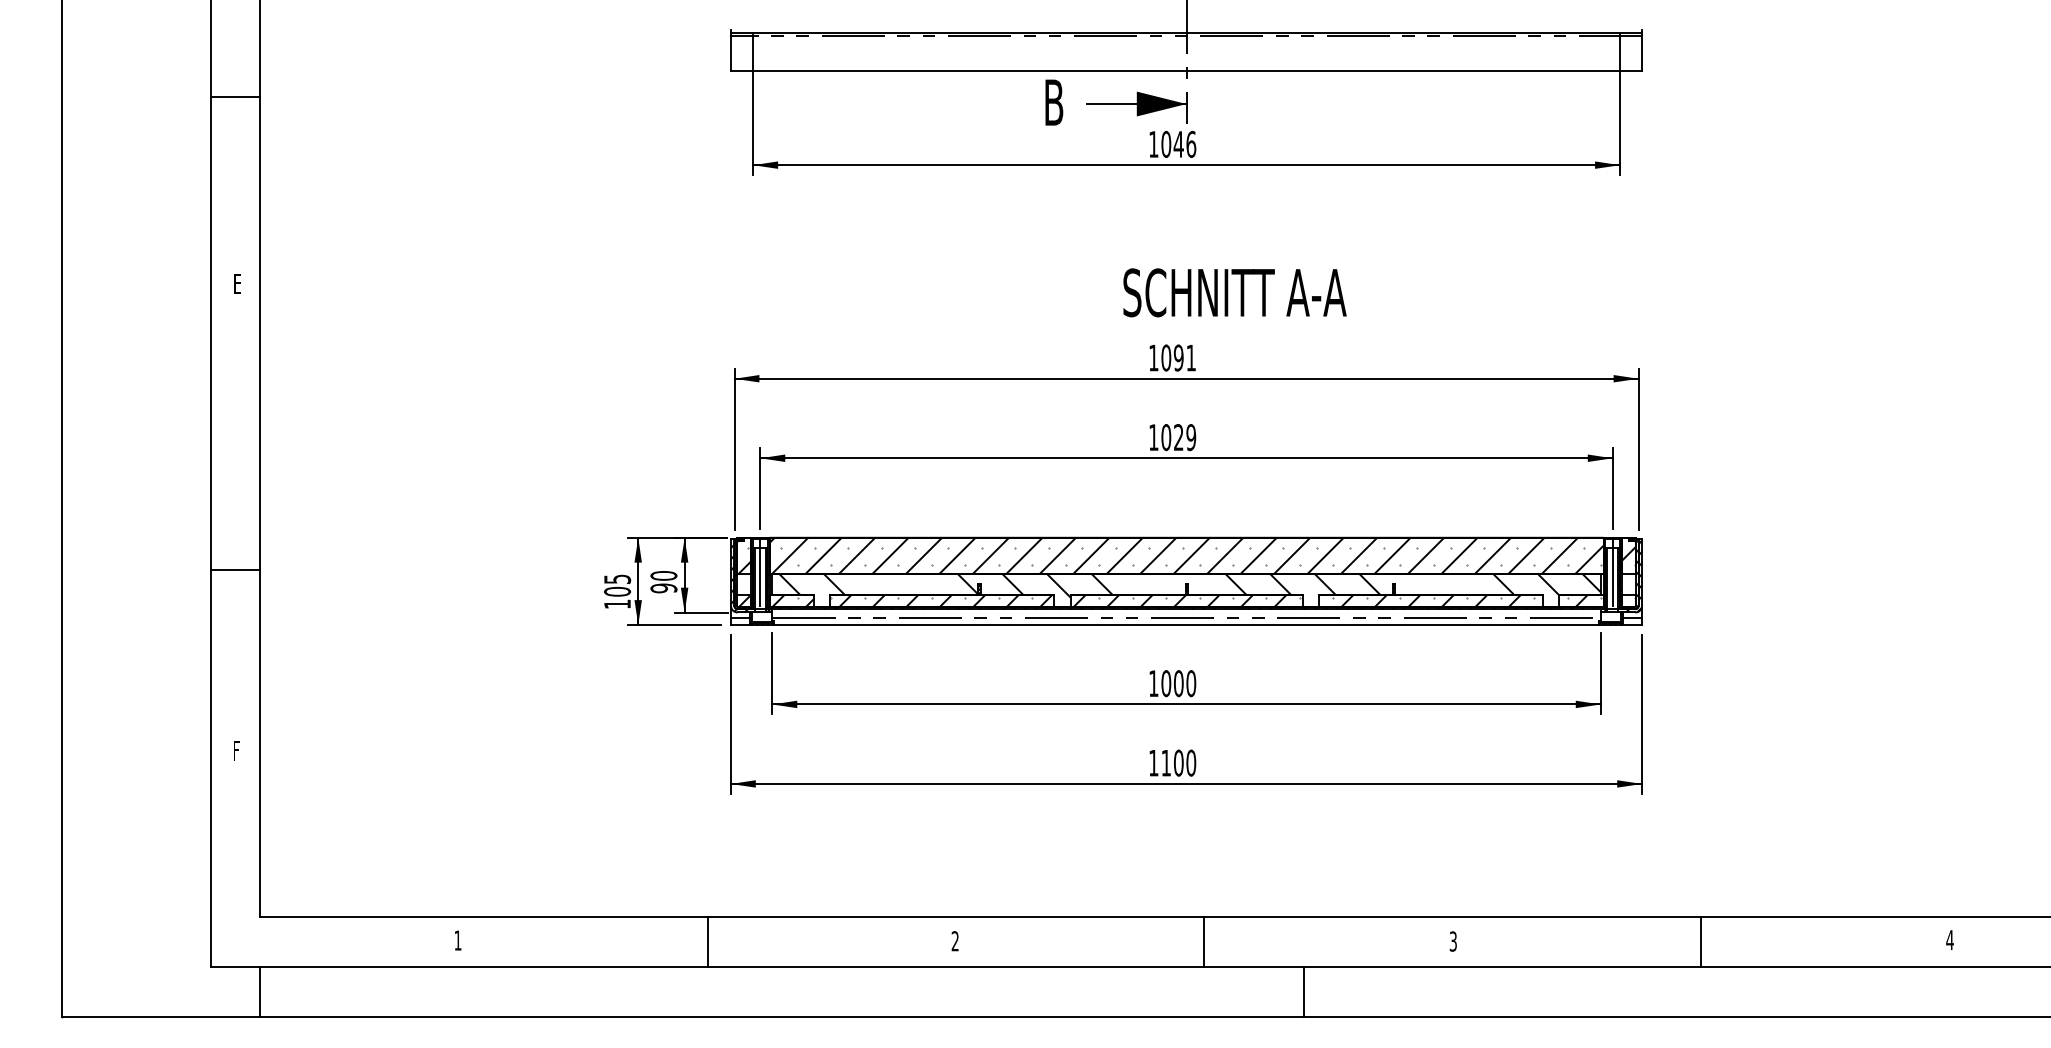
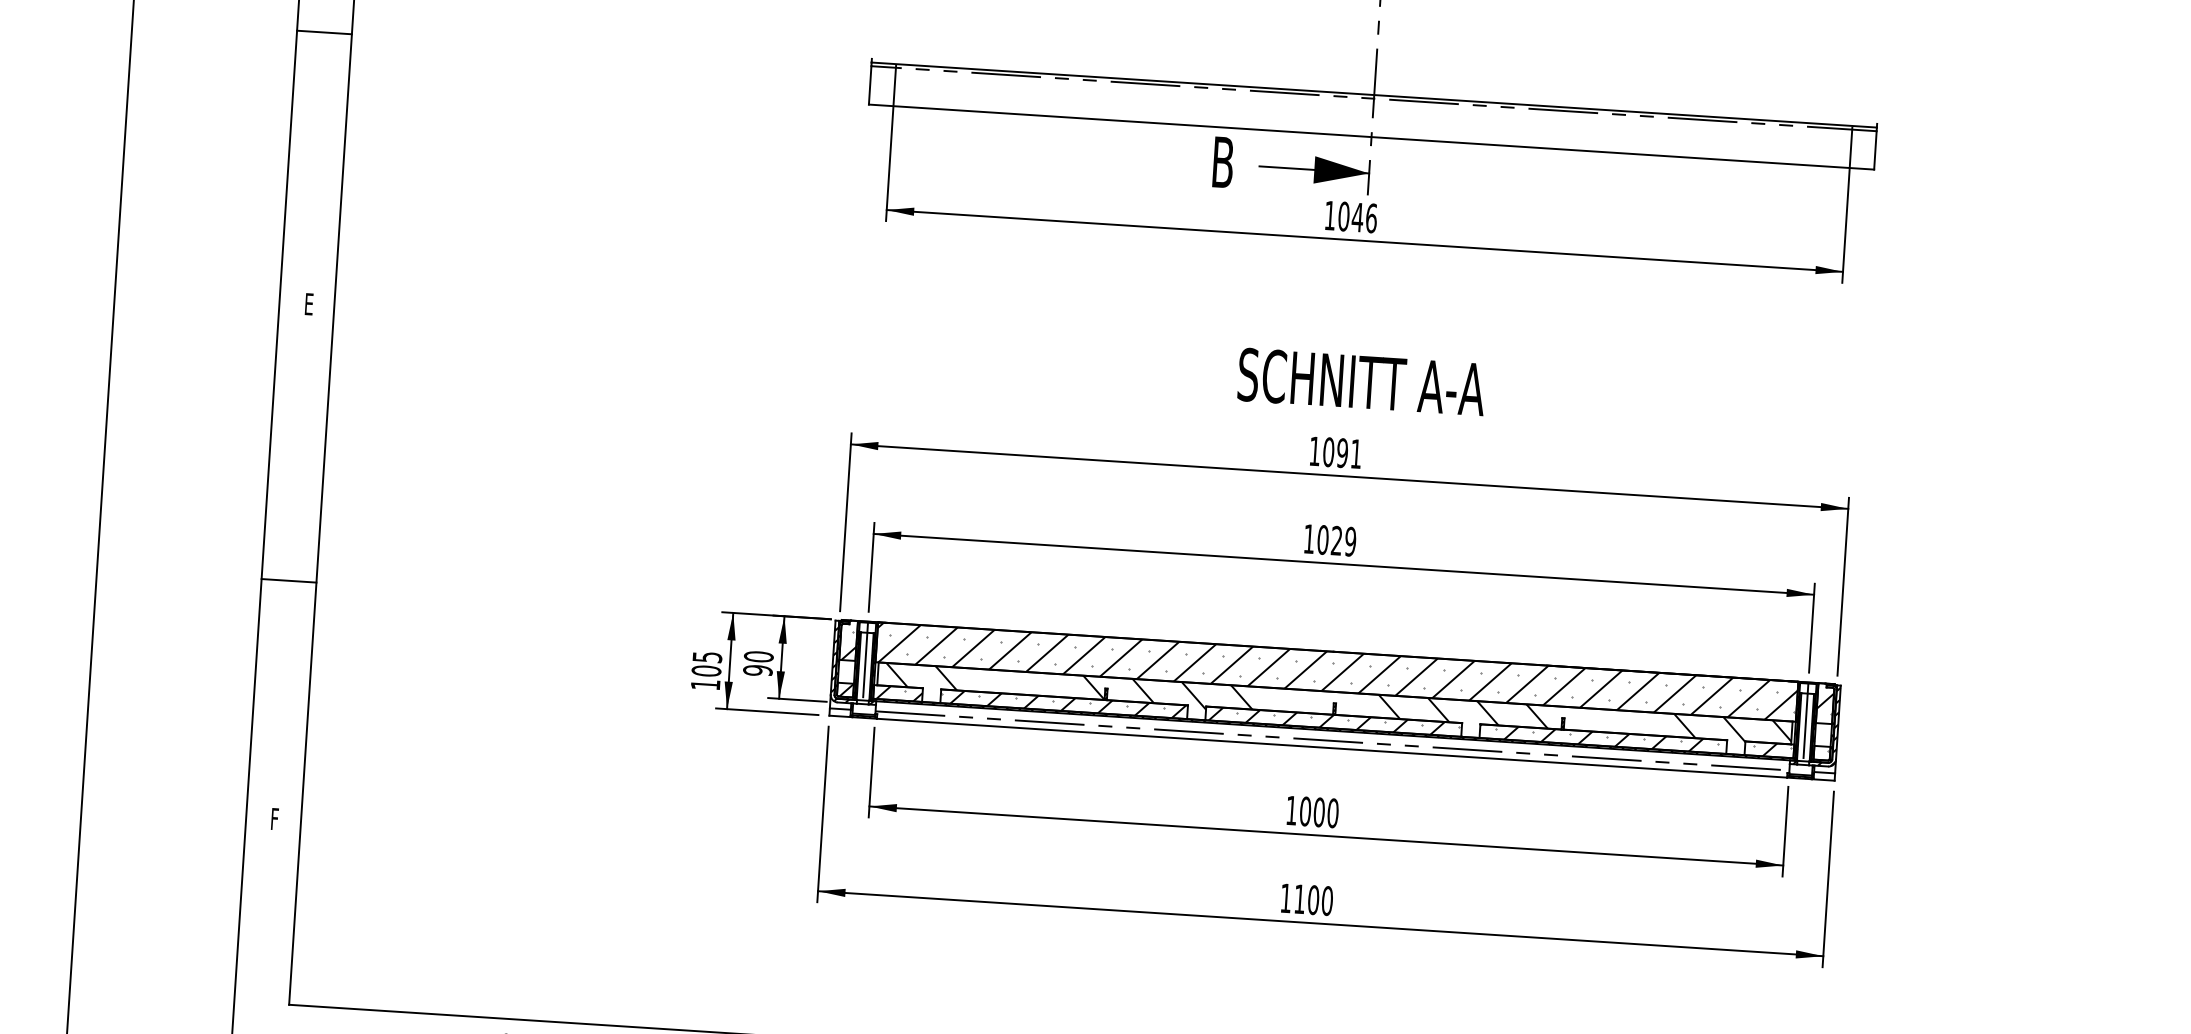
line: (235, 96) -> (324, 32), moved
text: (1234, 292) -> (1361, 381), moved
line: (235, 569) -> (289, 580), moved

